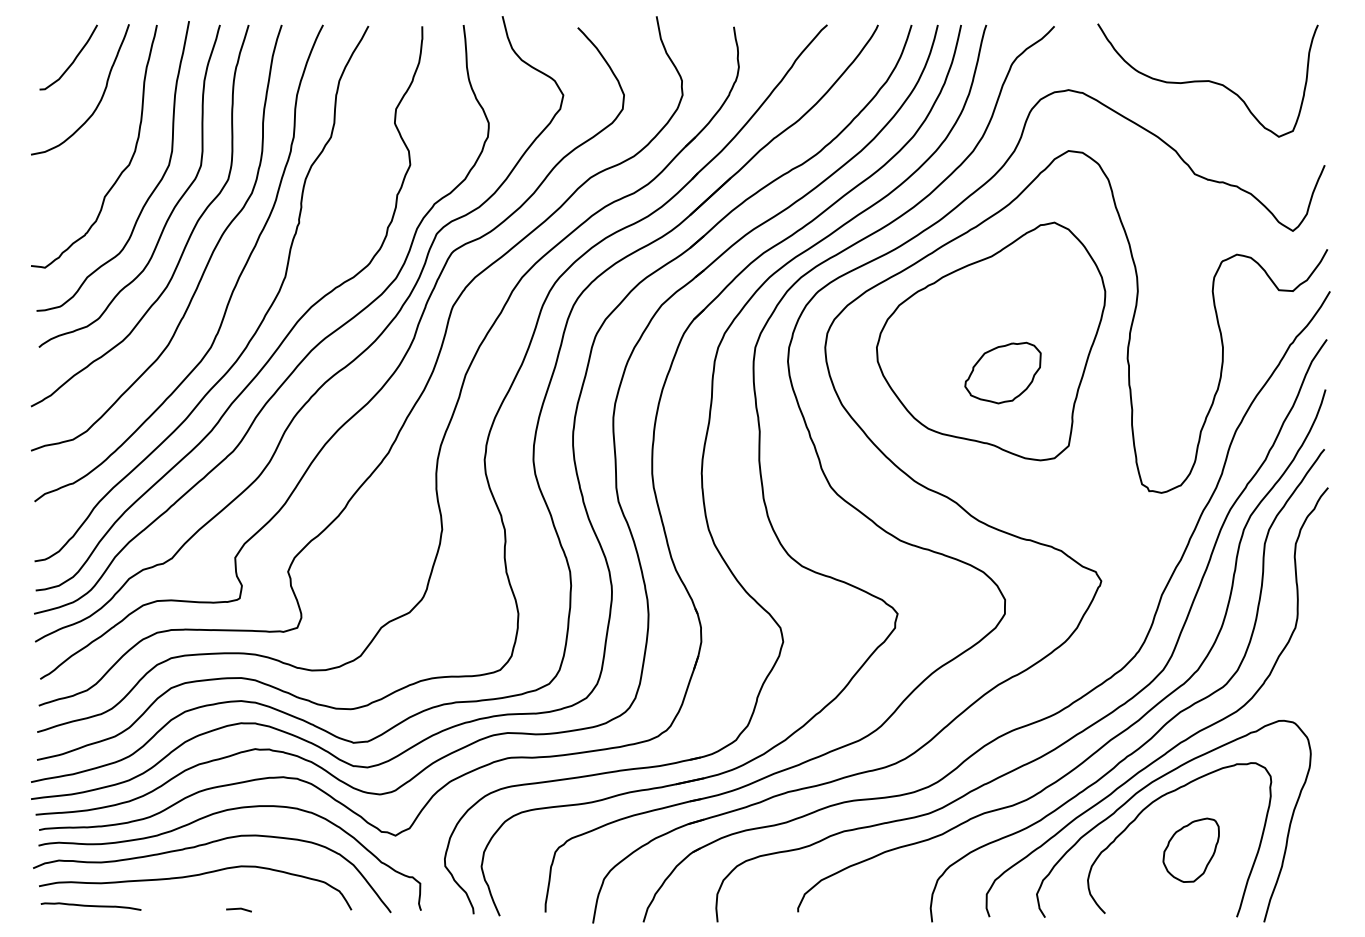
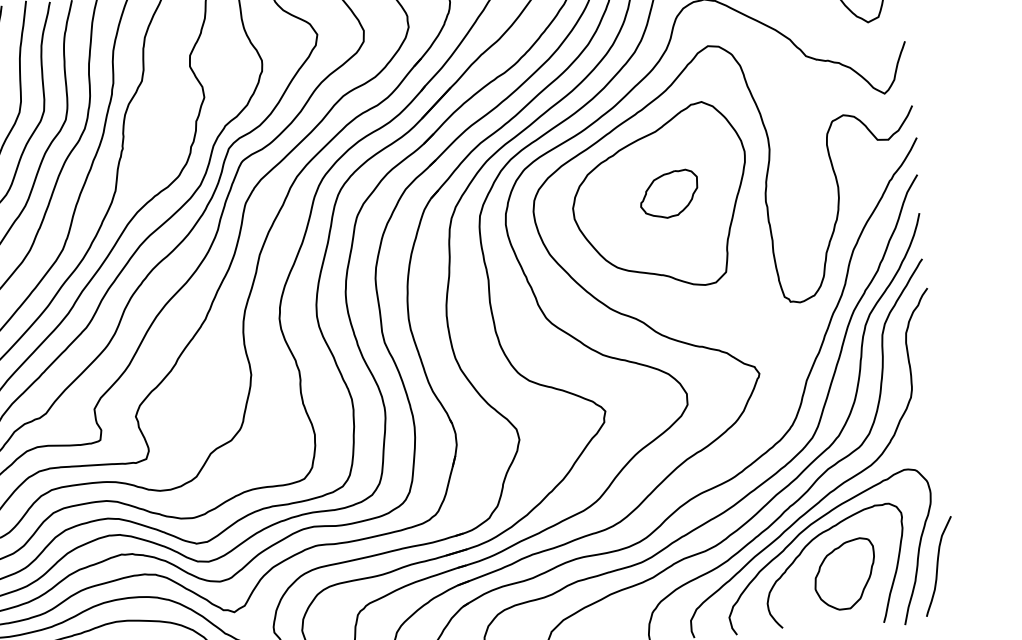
part: (1002, 372) -> (668, 193), moved
curve: (1312, 849) -> (937, 566), added
part: (1190, 850) -> (844, 574), size x1.43

